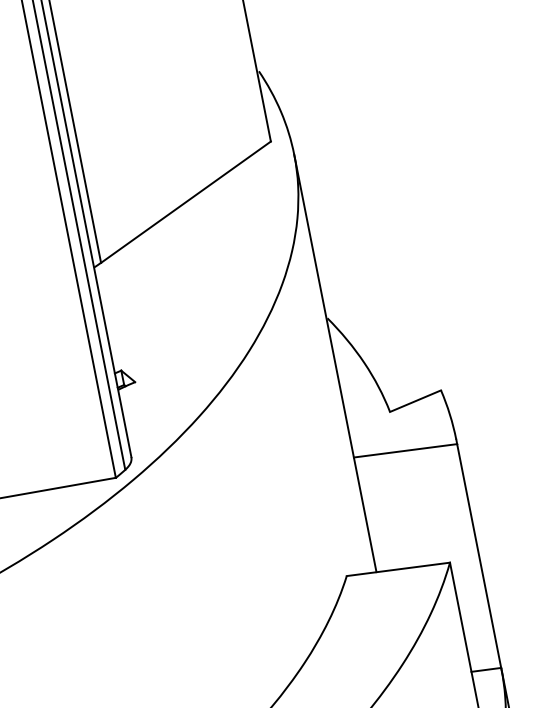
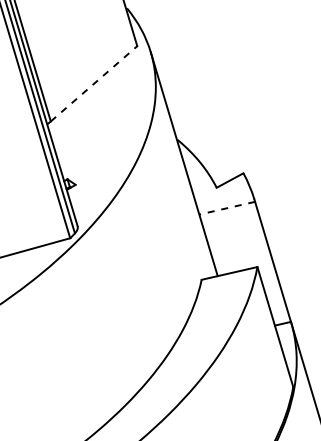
line: (186, 201) -> (94, 83), solid -> dashed
line: (406, 451) -> (227, 208), solid -> dashed

